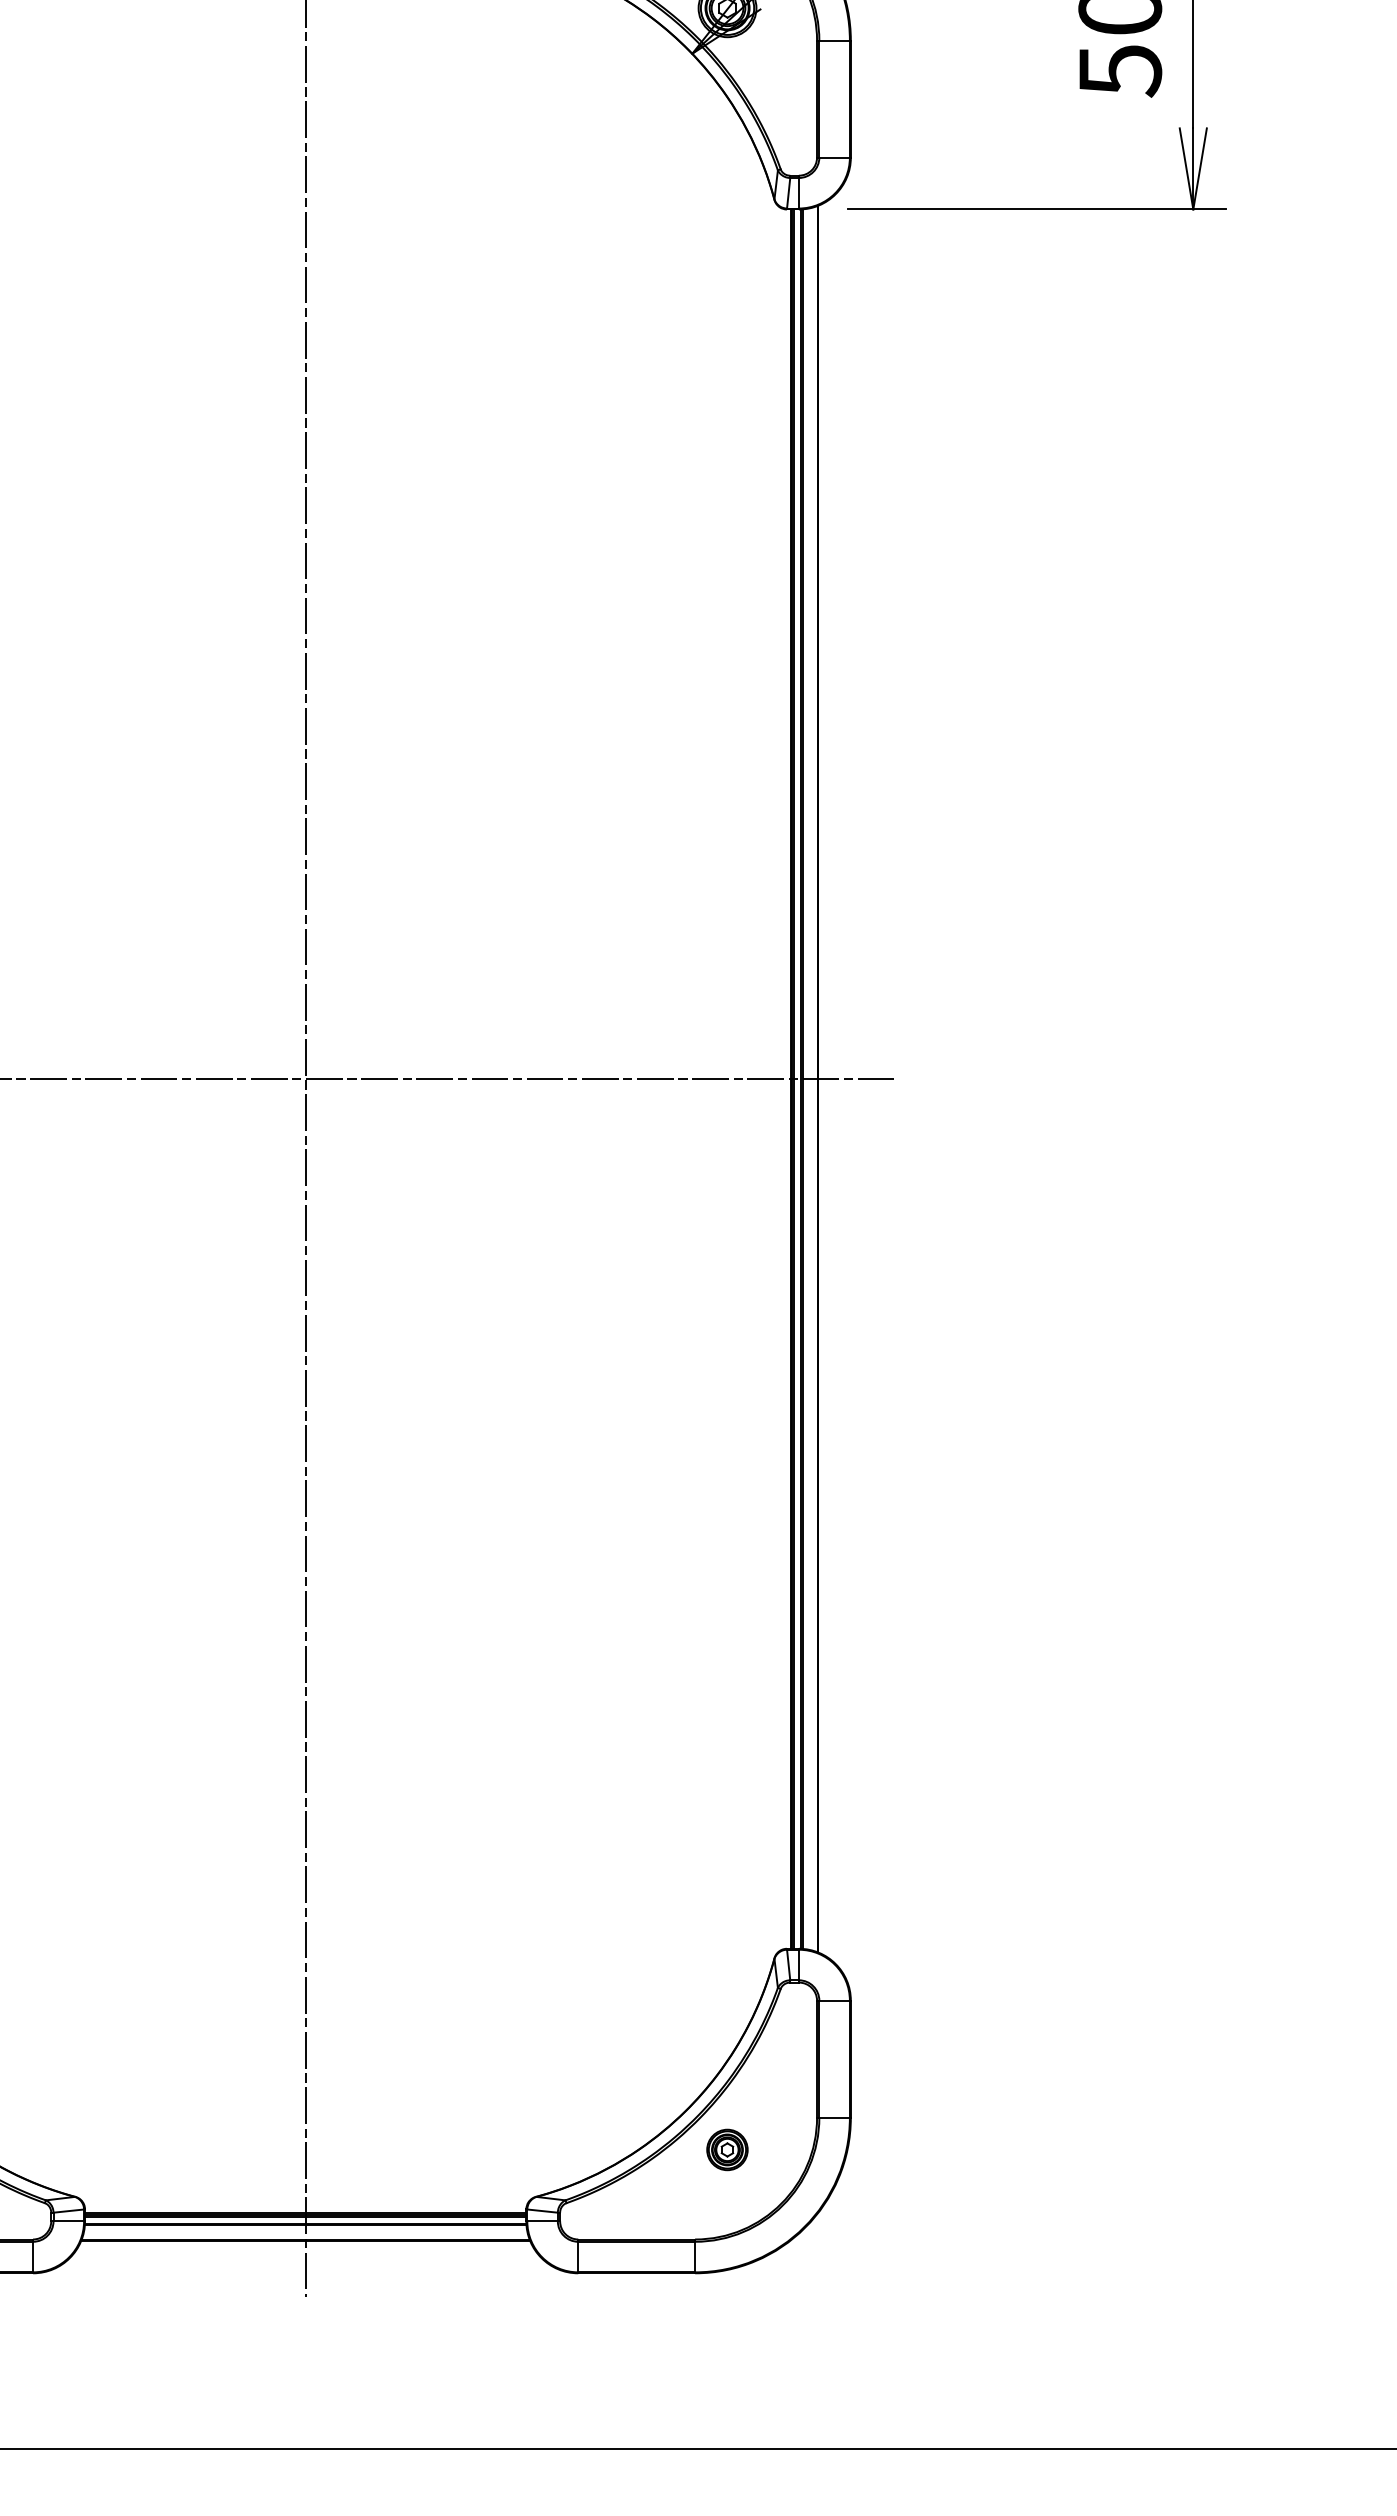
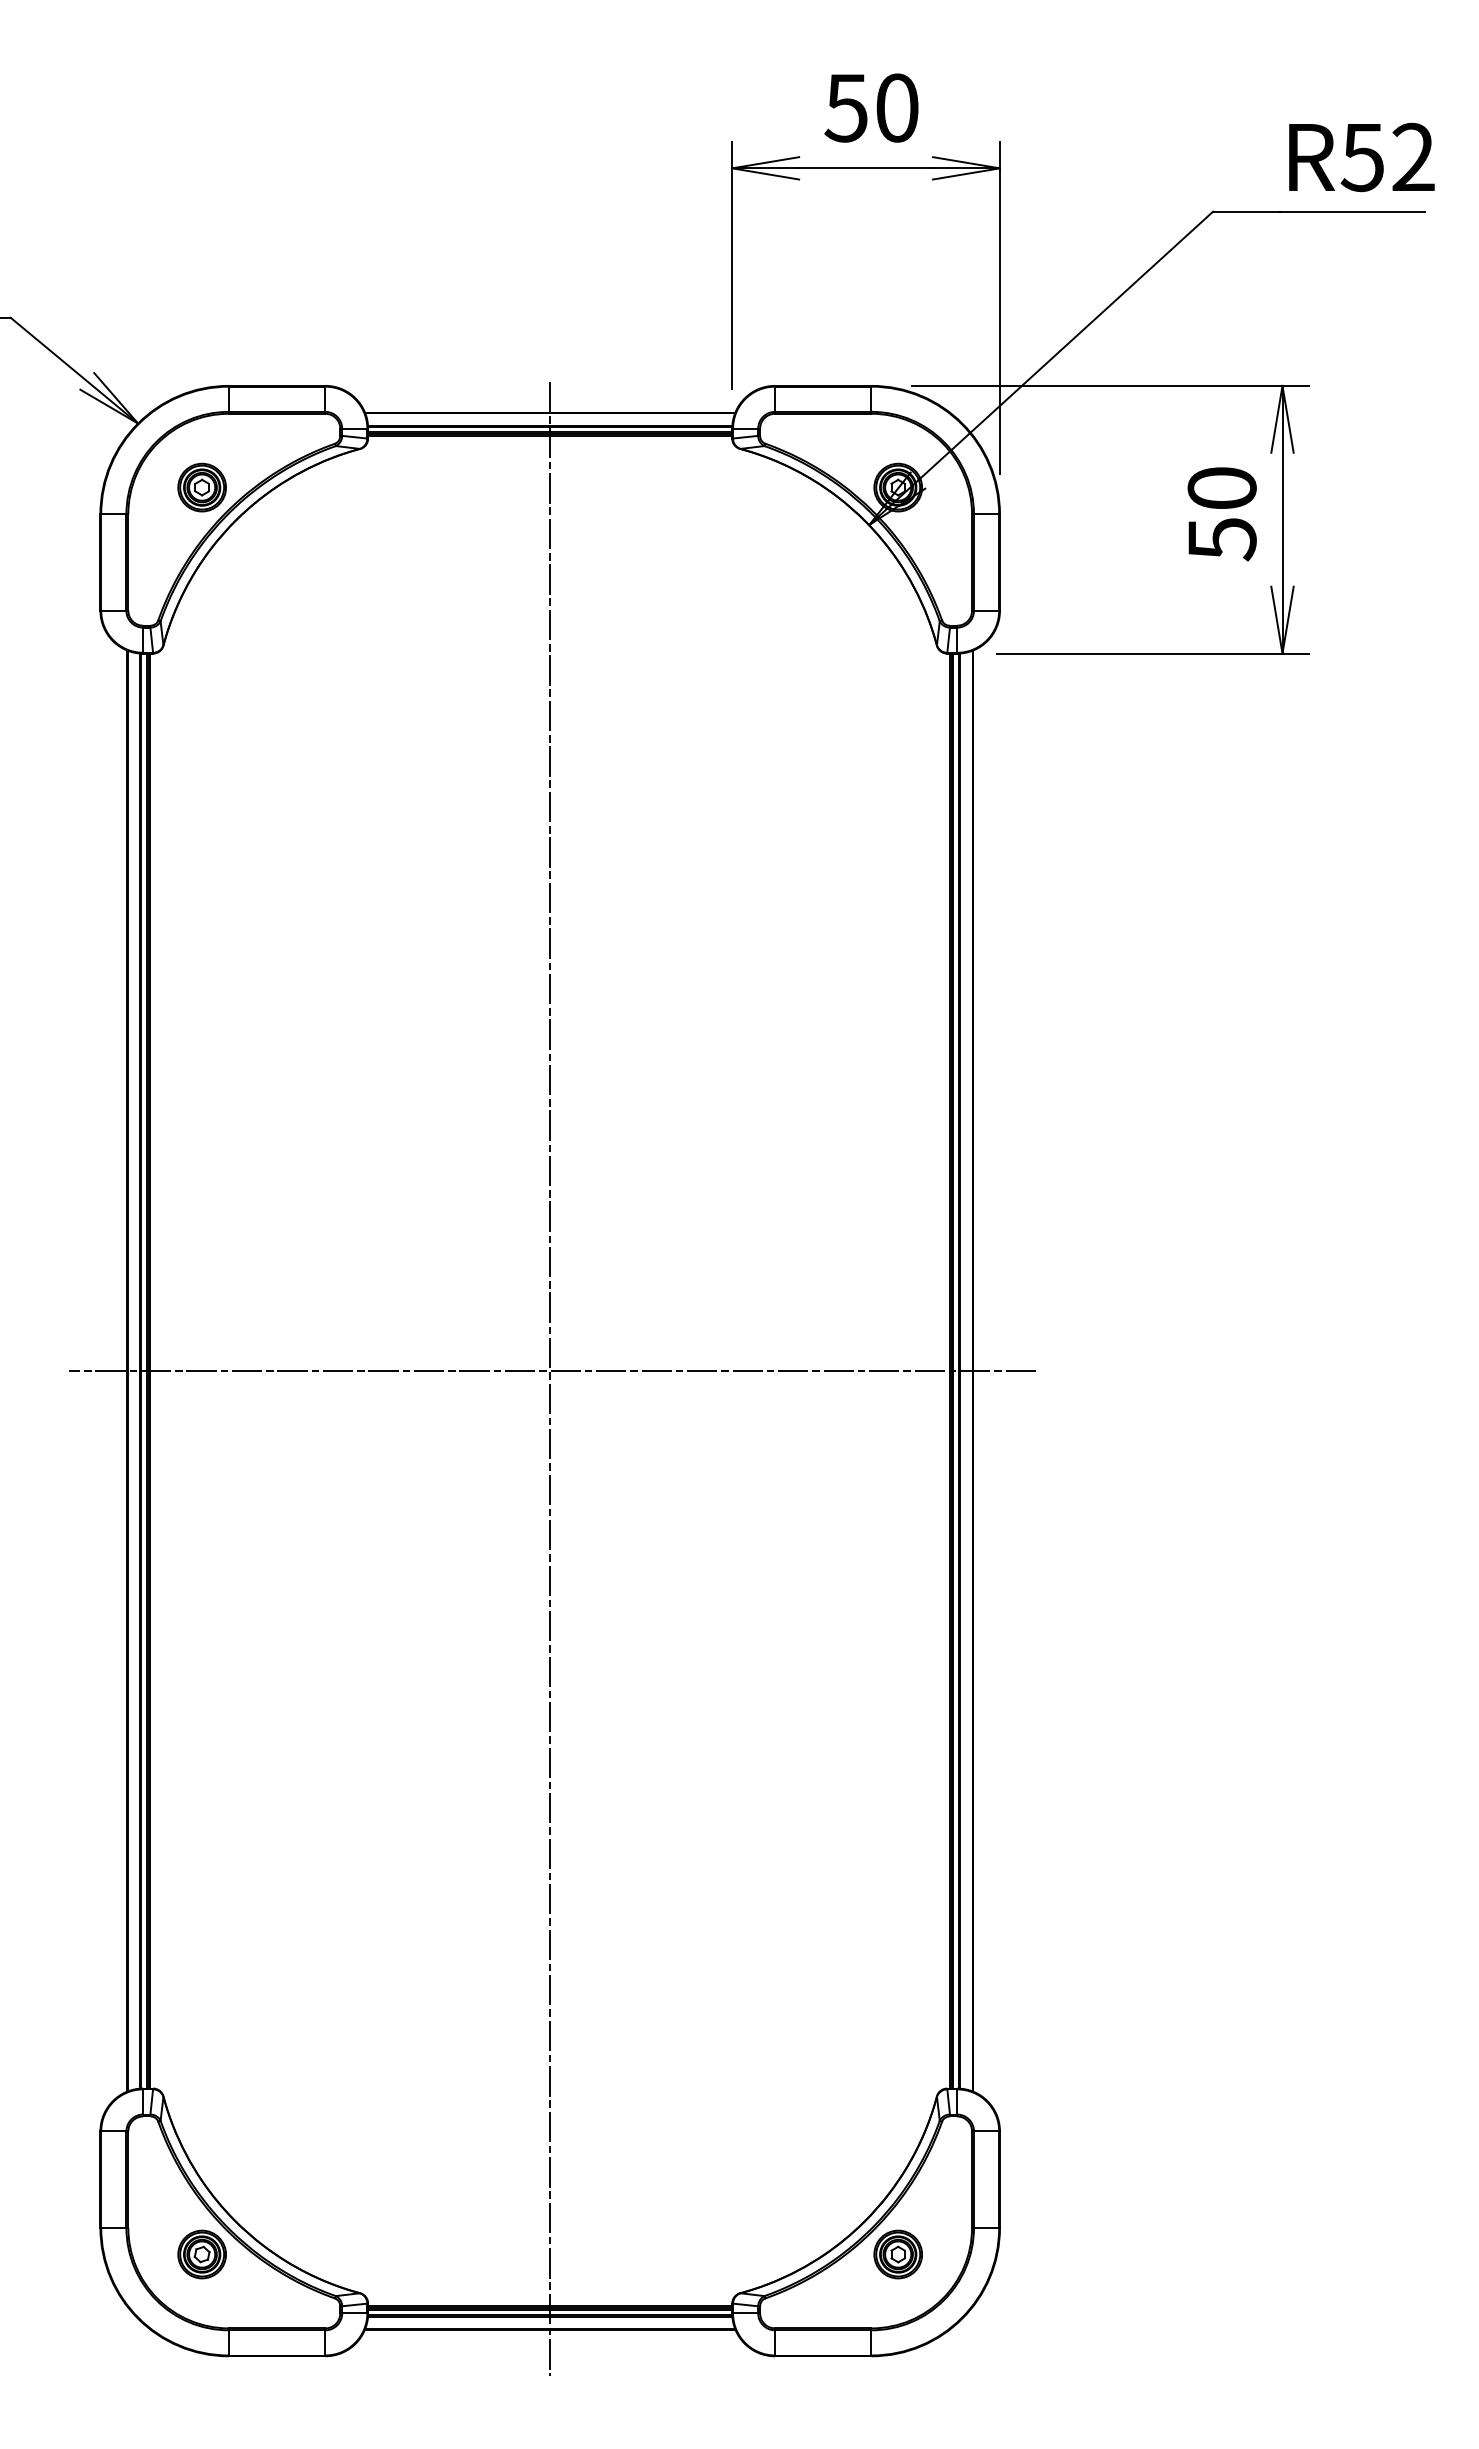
part: (726, 2149) -> (897, 2254), size x1.43

